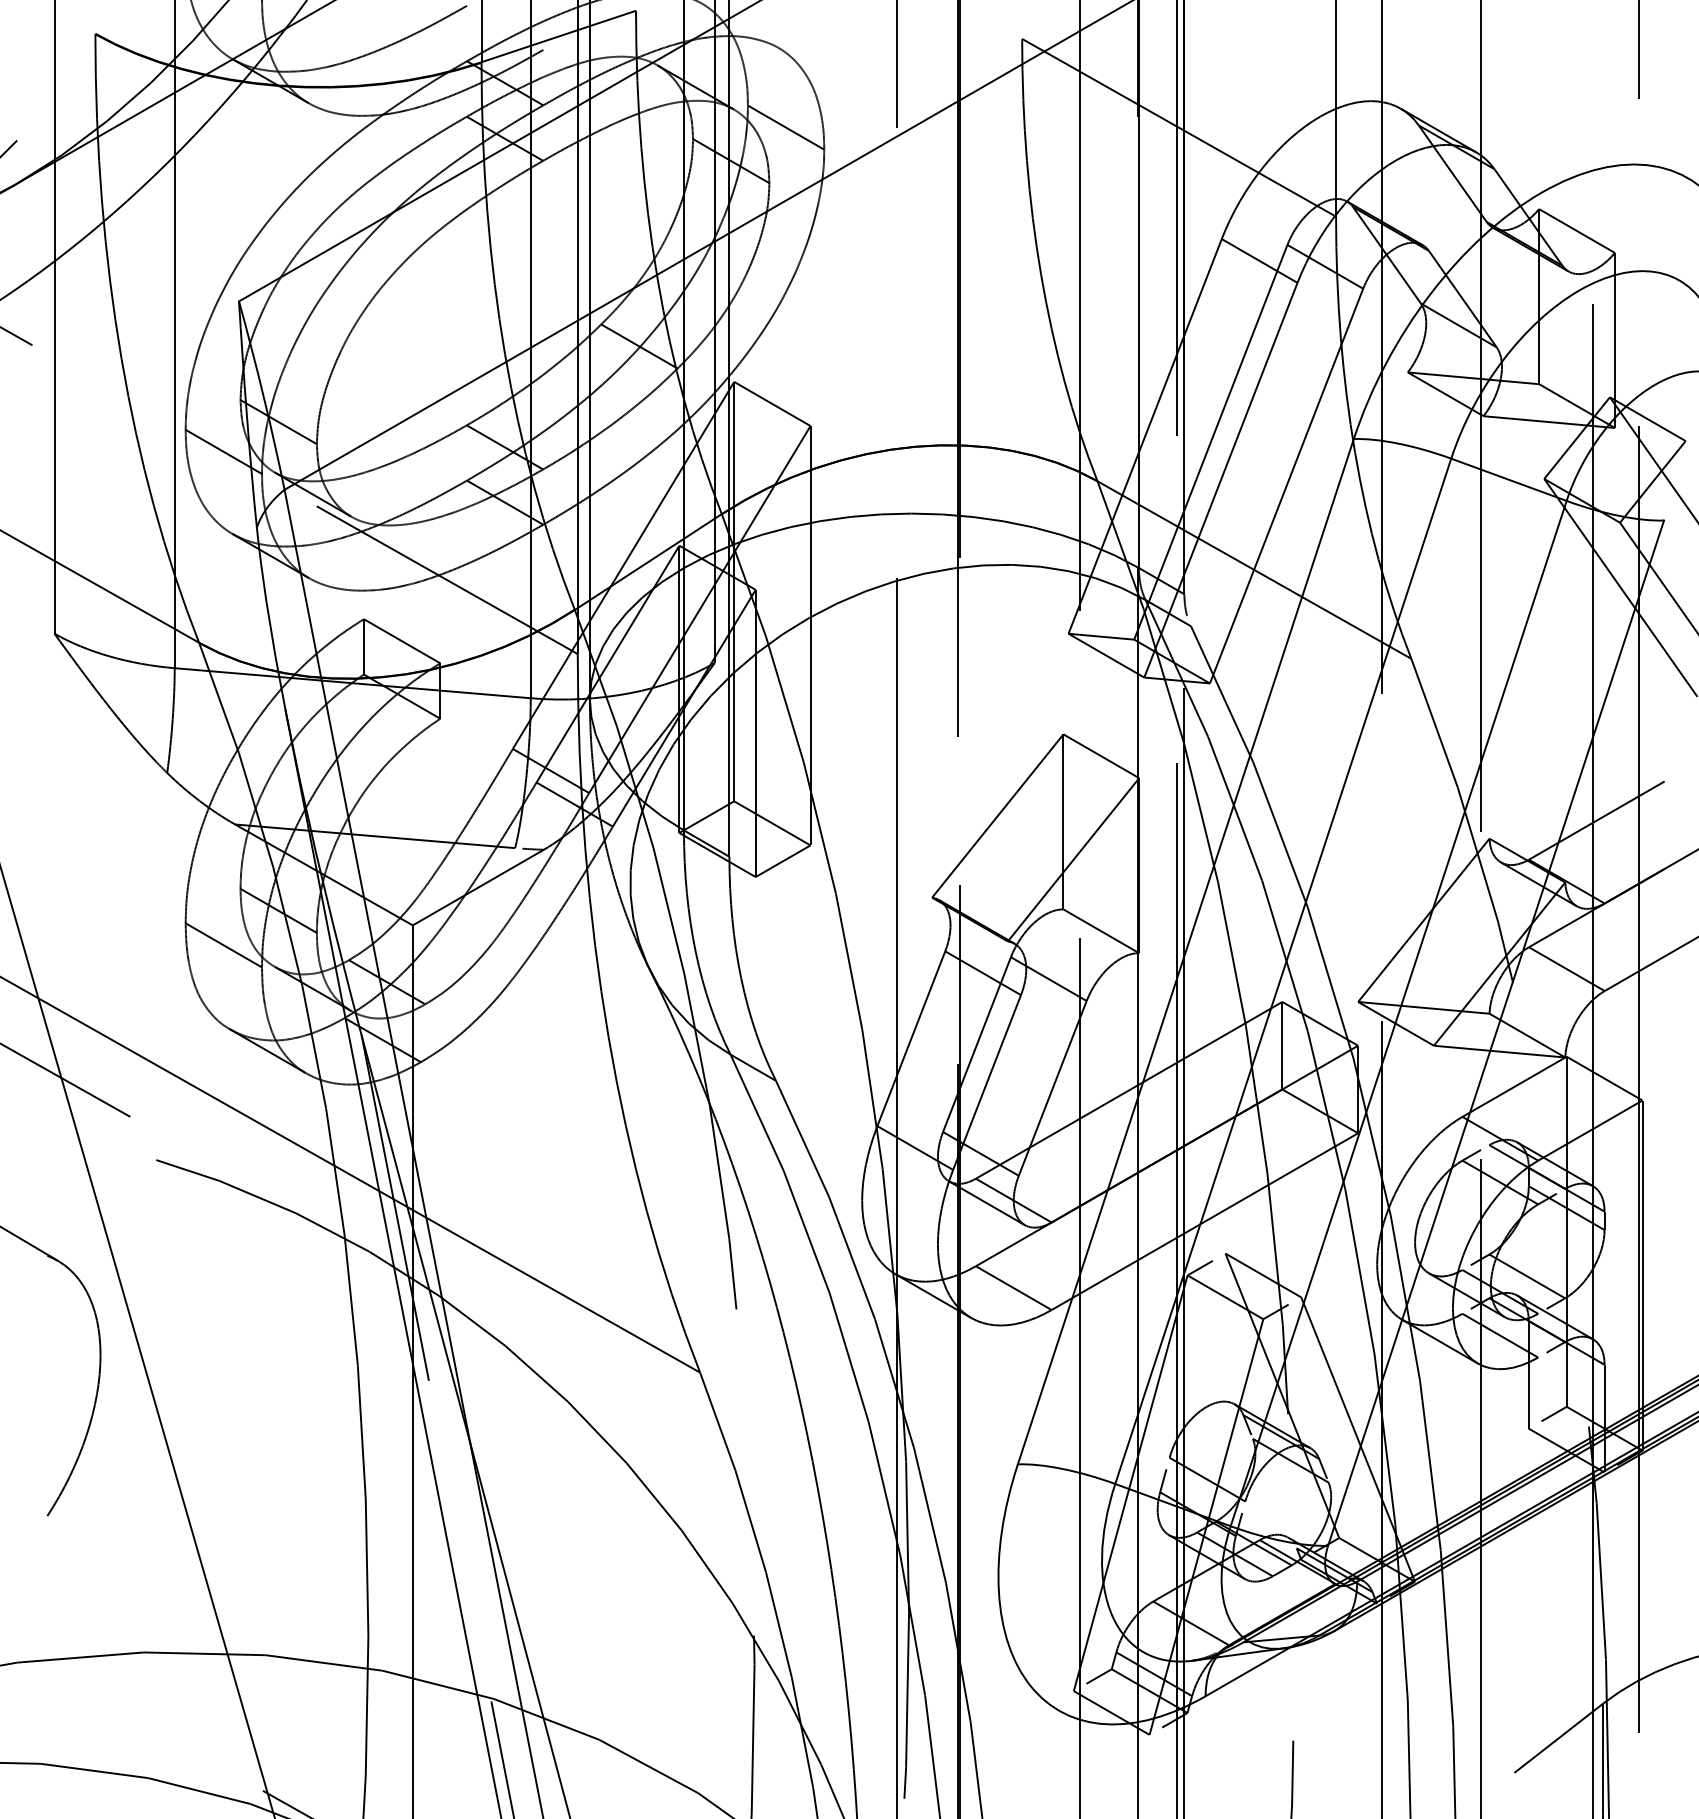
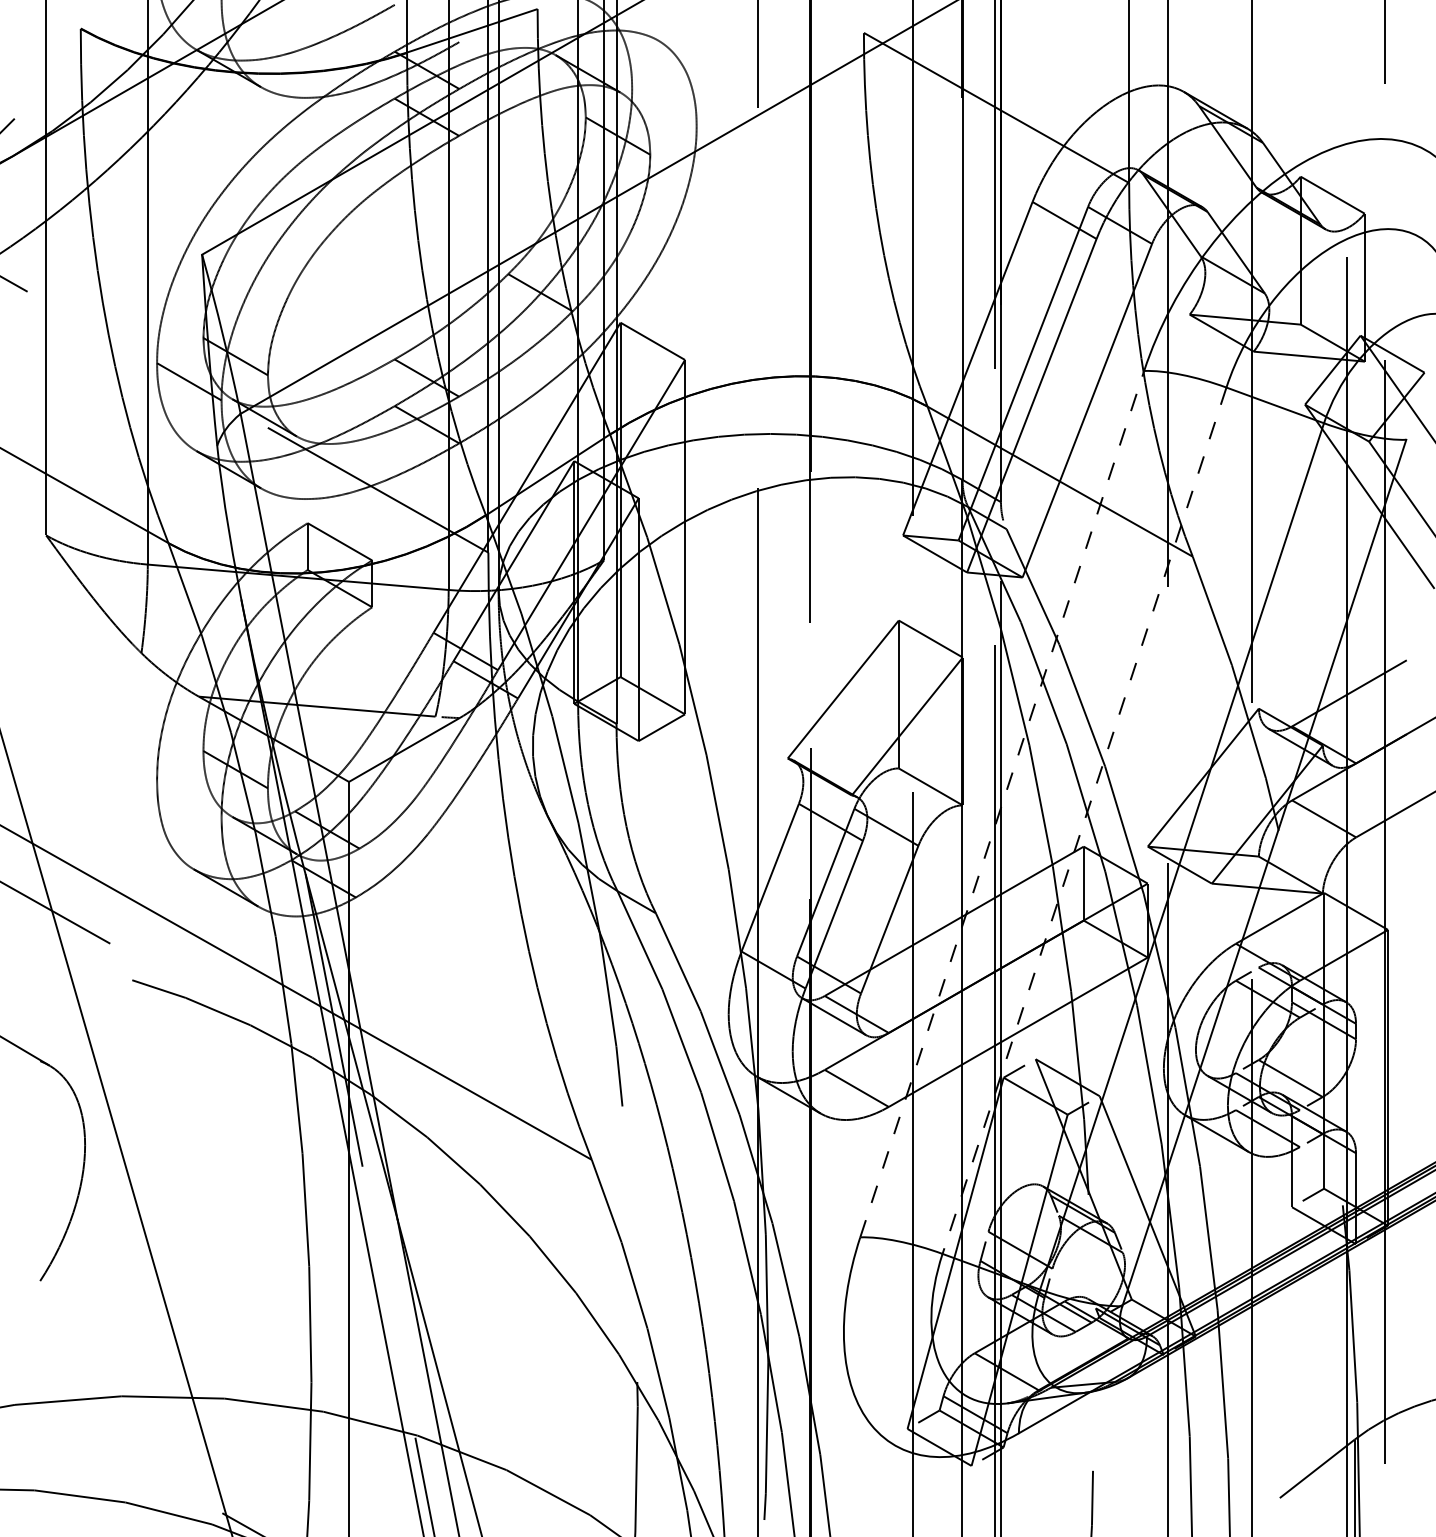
line: (785, 127) -> (663, 107), removed
line: (223, 945) -> (189, 798), removed
line: (1186, 951) -> (1002, 803), solid -> dashed
line: (1283, 971) -> (1084, 820), solid -> dashed

